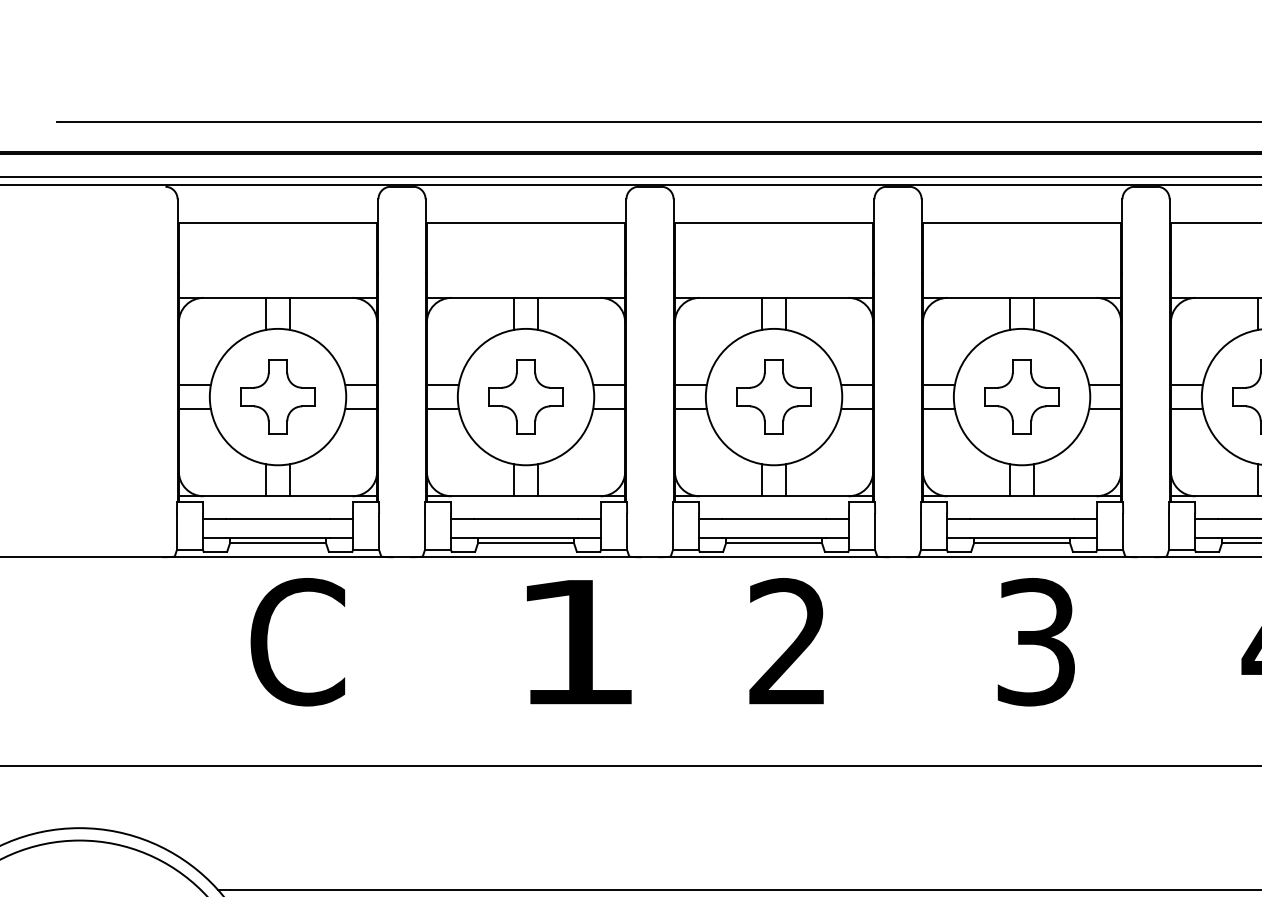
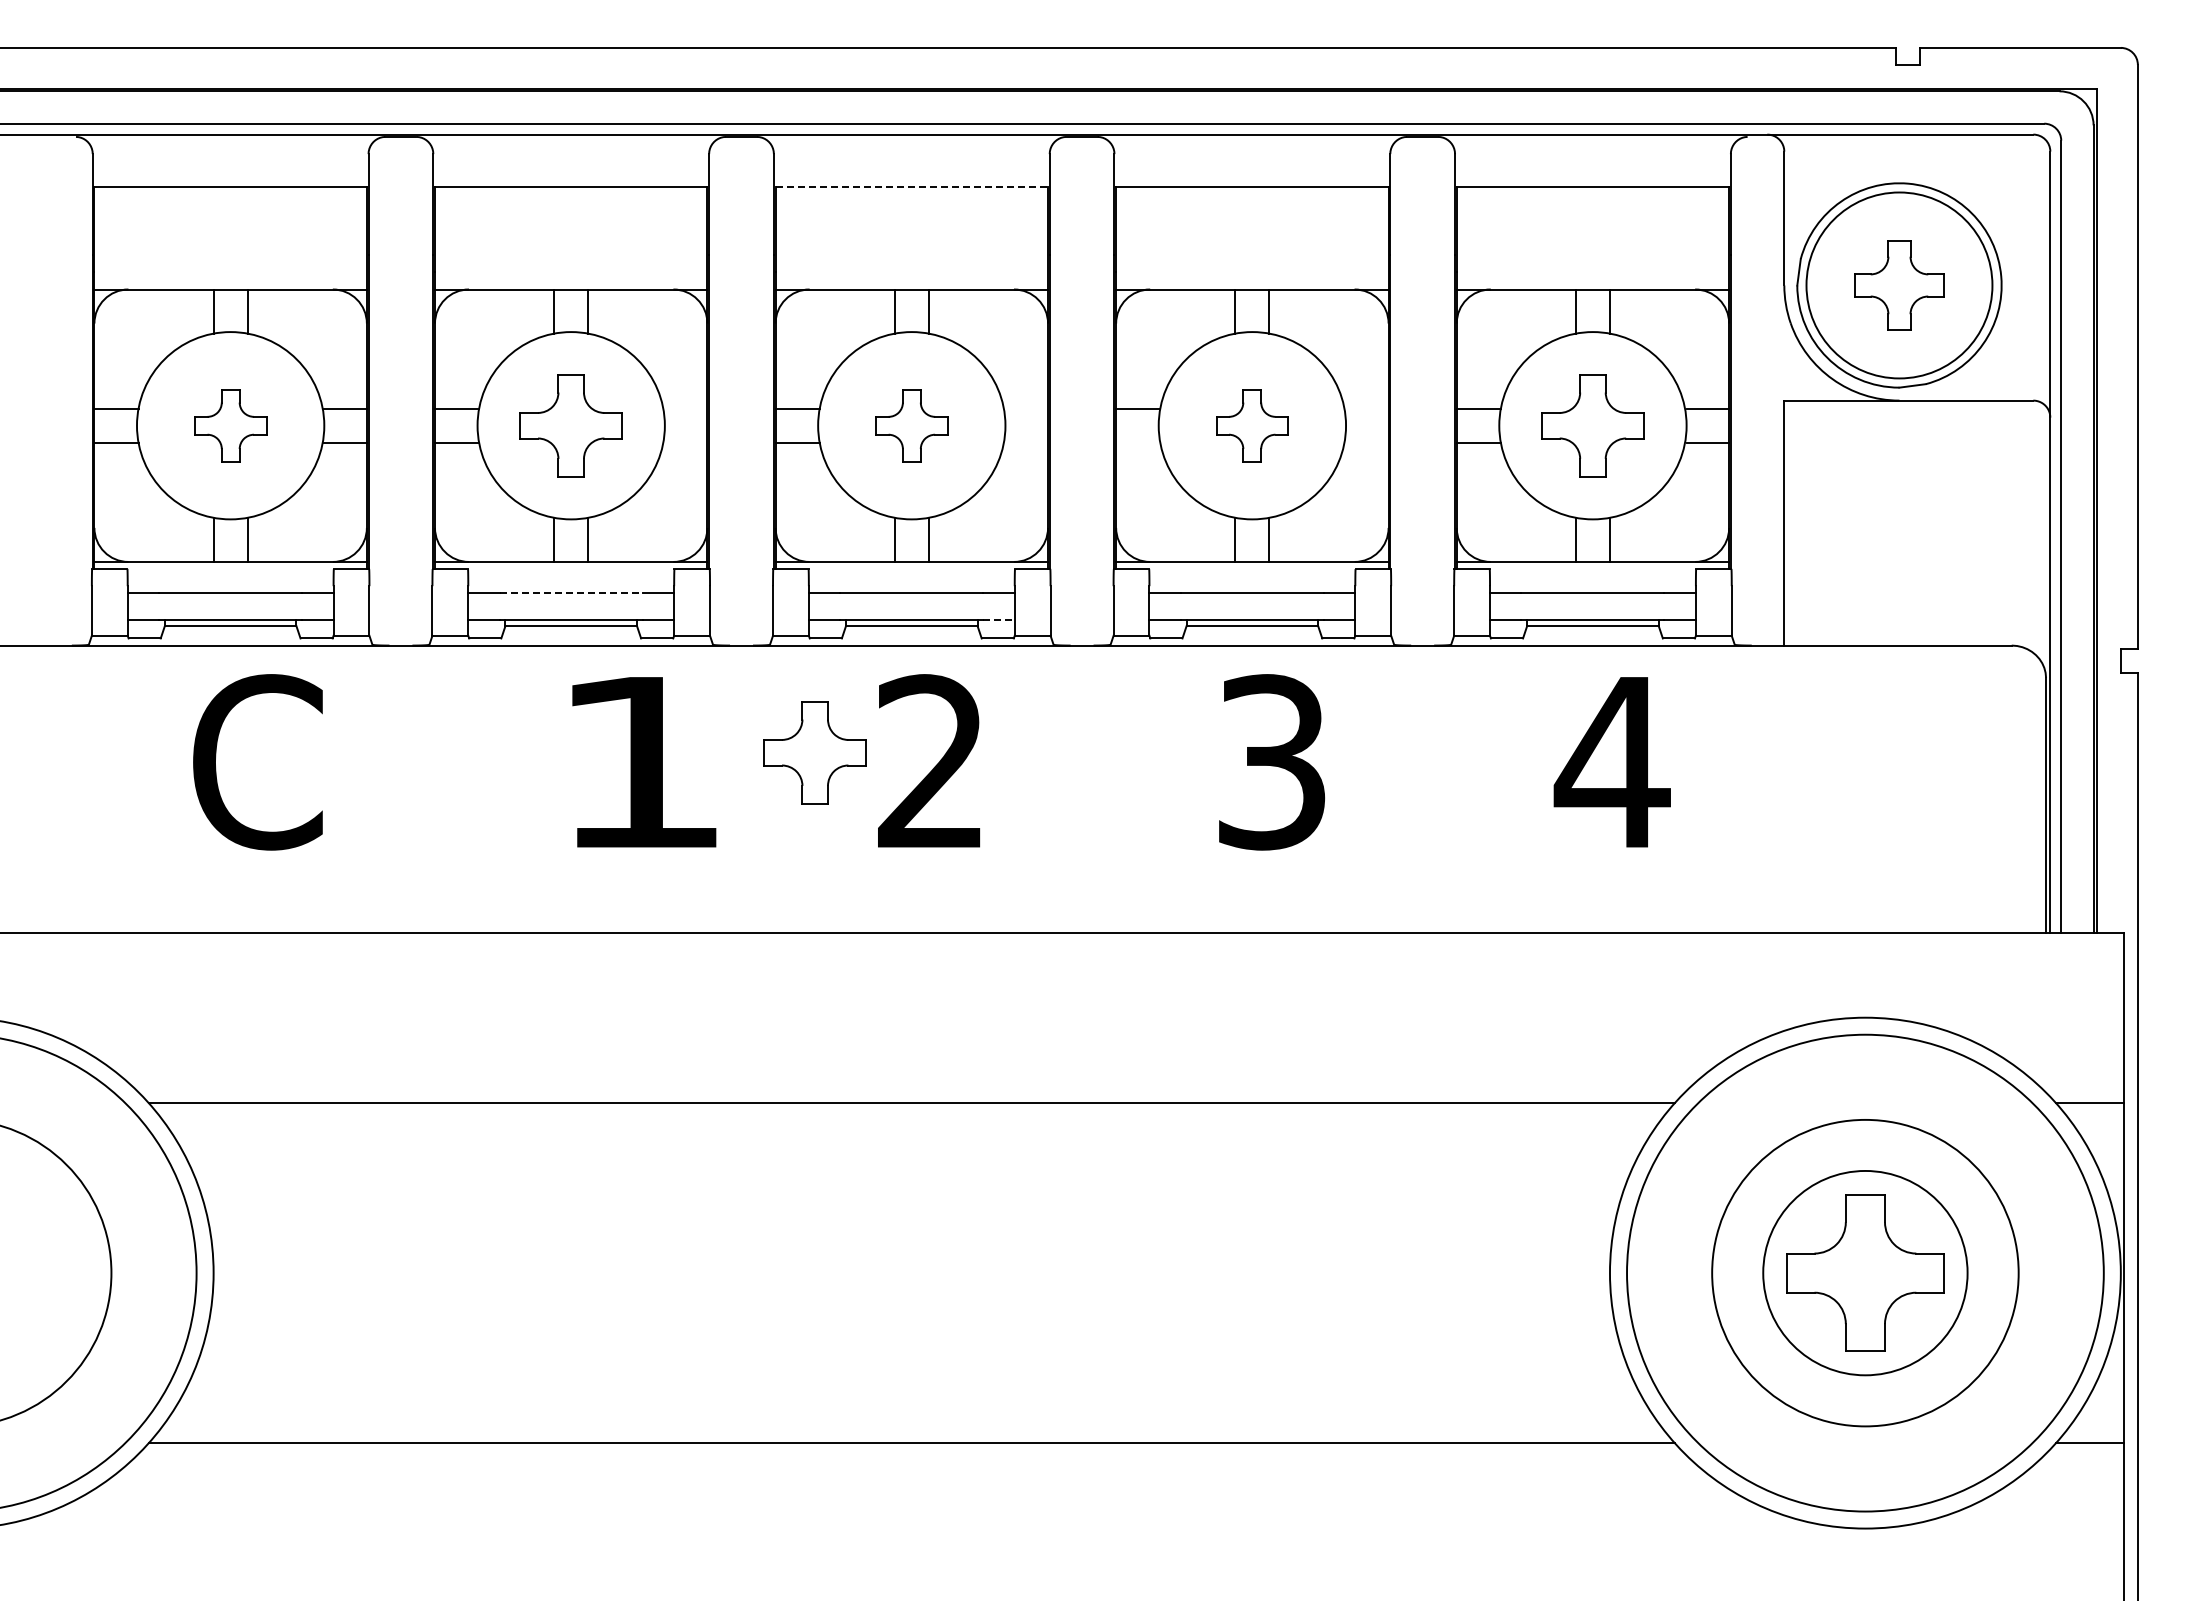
line: (774, 223) -> (912, 187), solid -> dashed
line: (609, 384) -> (685, 408), removed
line: (857, 384) -> (1026, 408), removed
line: (1105, 384) -> (1367, 408), removed
part: (277, 396) -> (230, 425), size x0.7
part: (773, 396) -> (911, 425), size x0.7
part: (1021, 396) -> (1251, 425), size x0.7
line: (609, 409) -> (685, 442), removed
line: (857, 409) -> (1026, 442), removed
line: (939, 409) -> (1138, 442), removed
line: (1105, 409) -> (1367, 442), removed
line: (526, 518) -> (571, 592), solid -> dashed
line: (837, 538) -> (999, 619), solid -> dashed
part: (703, 635) -> (814, 752), added

